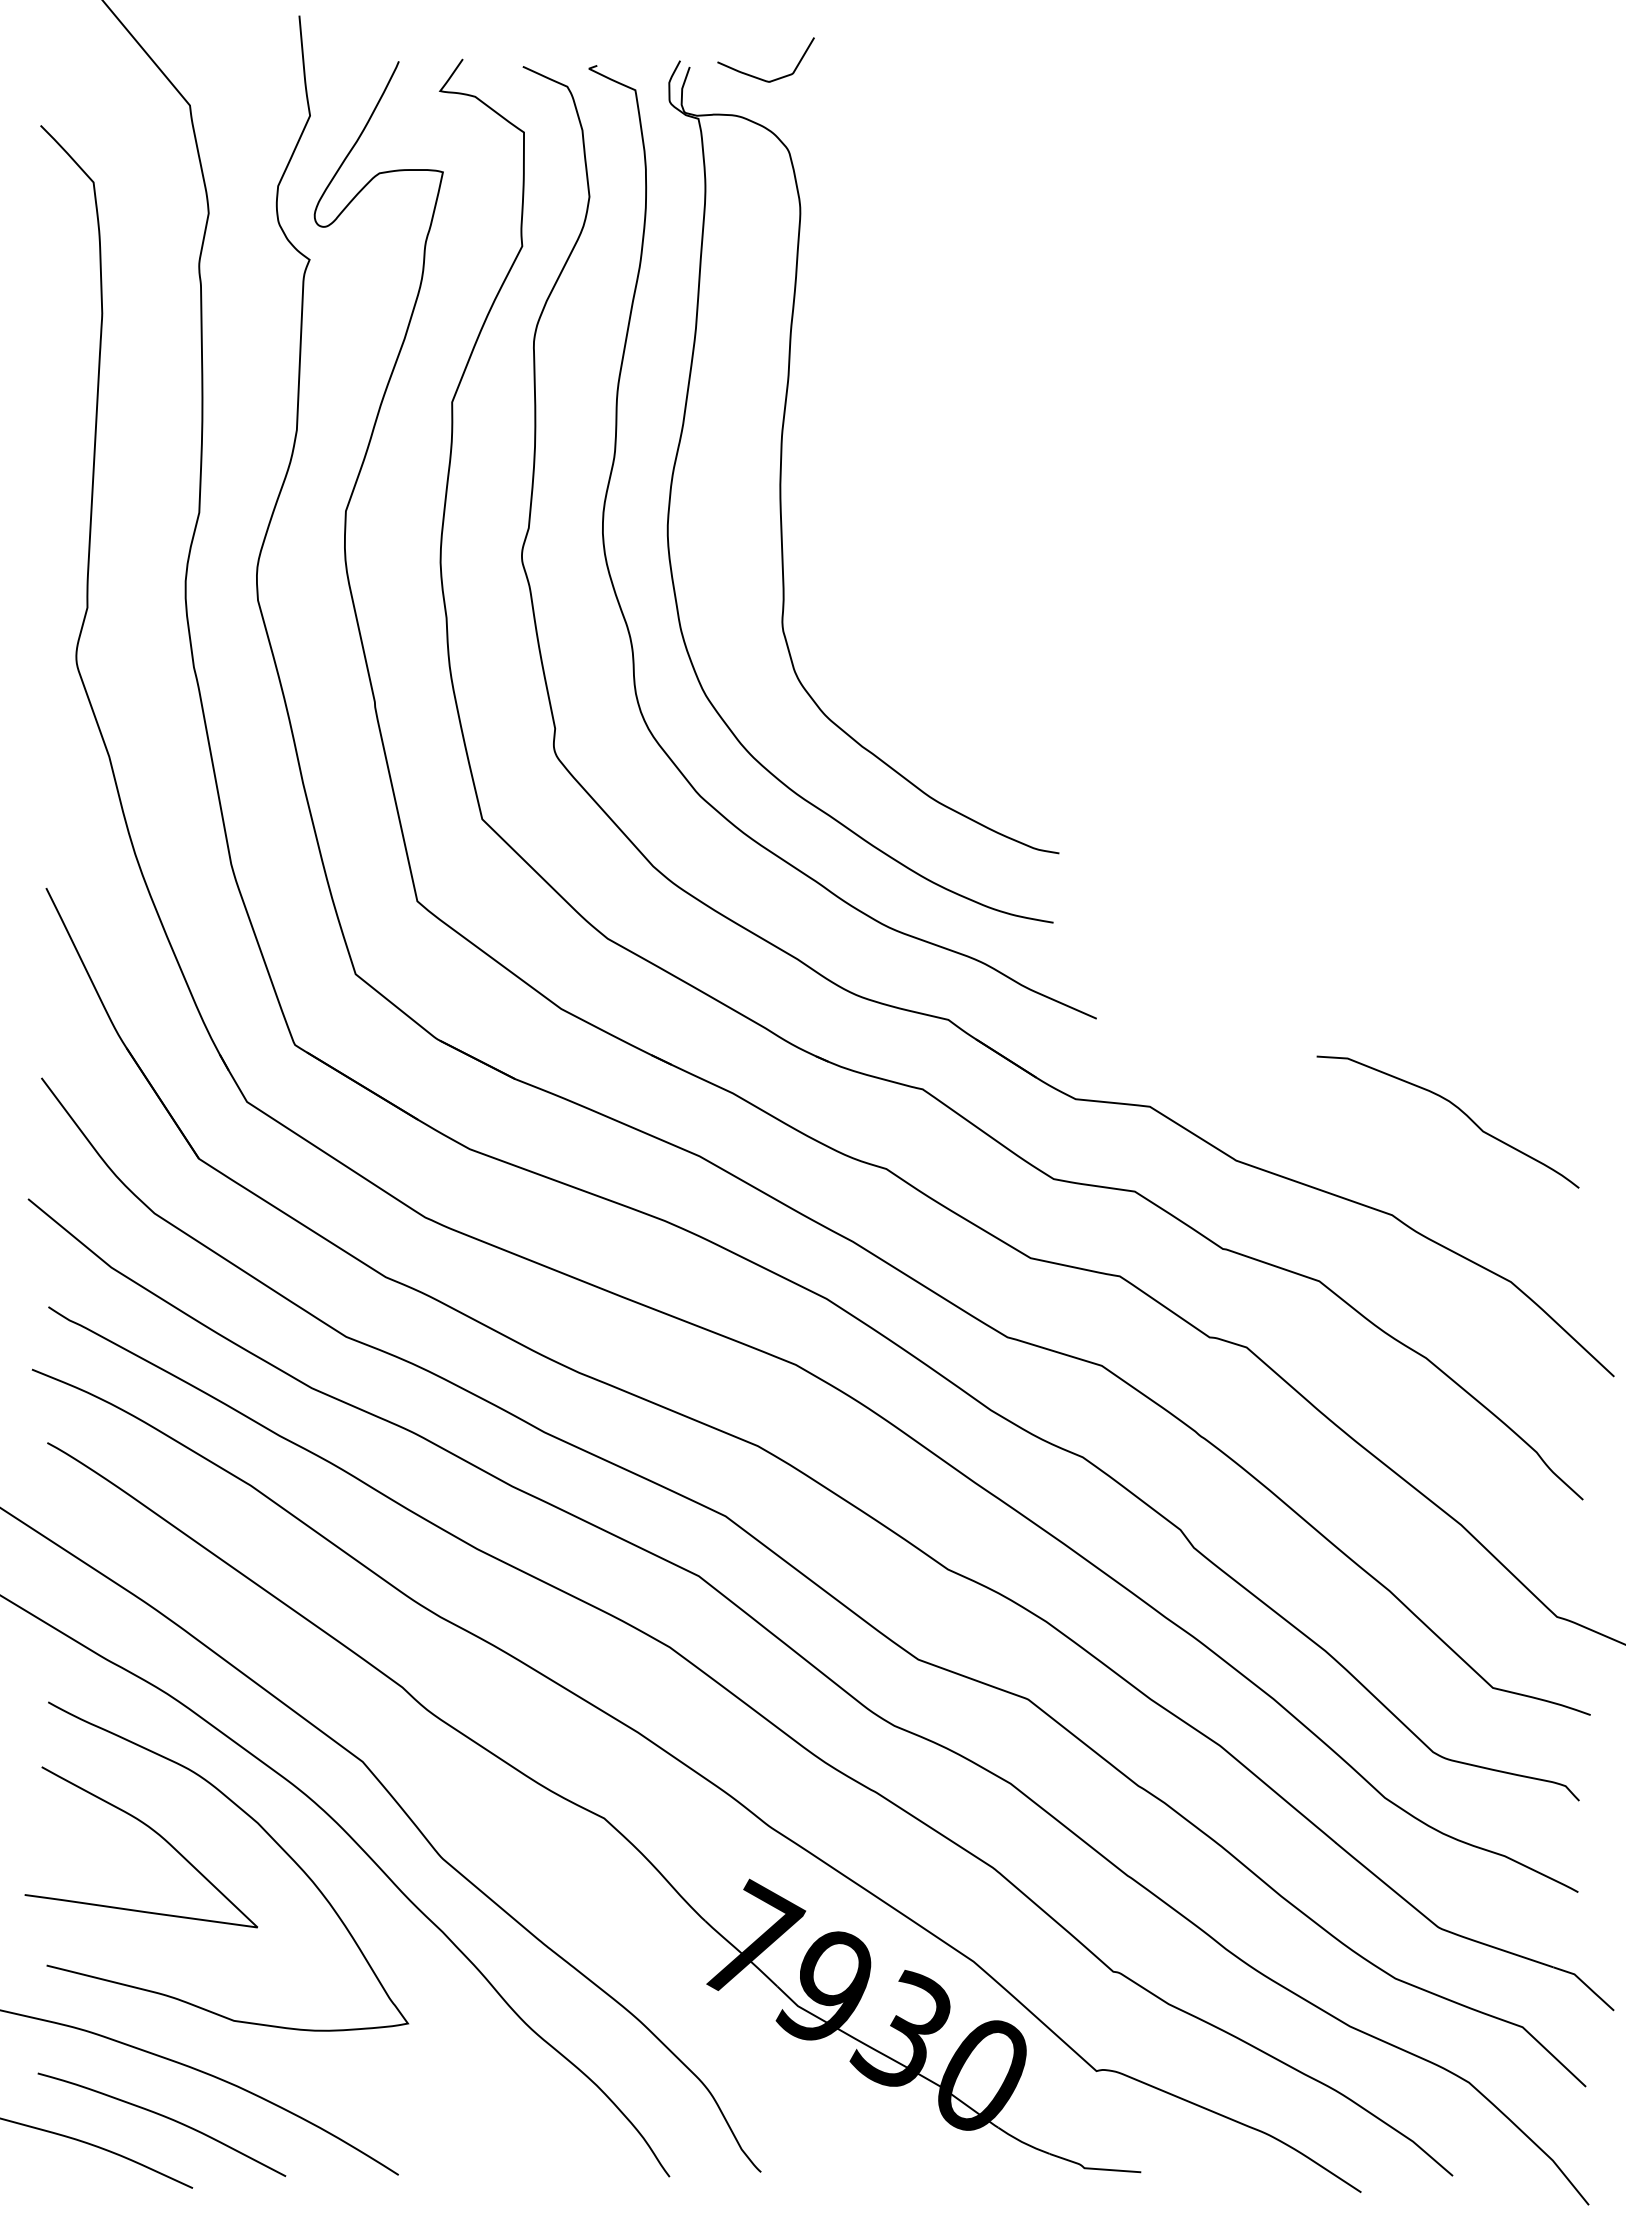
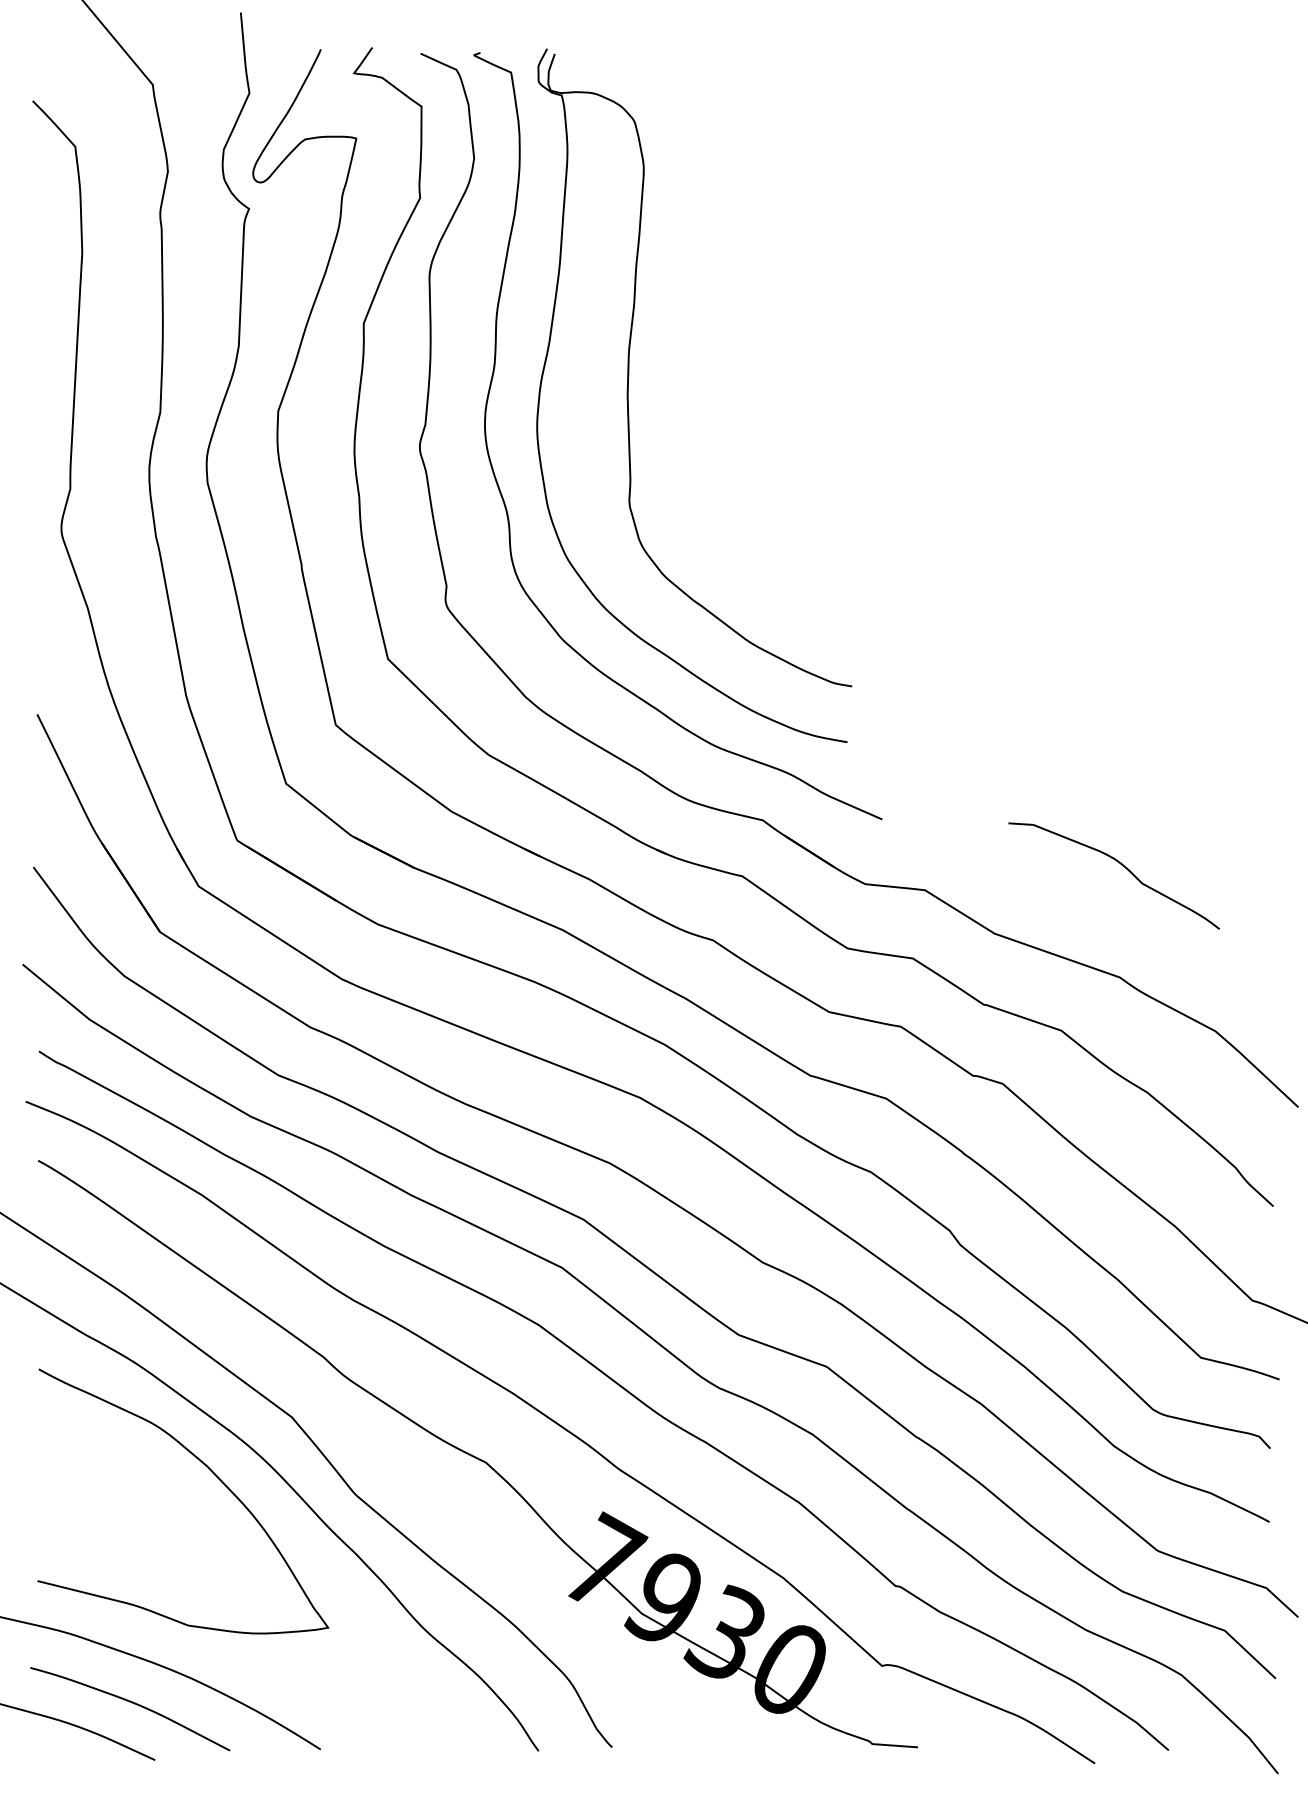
curve: (759, 77) -> (610, 62), removed
curve: (1455, 1107) -> (1120, 864), moved
curve: (155, 1833) -> (125, 1474), removed

